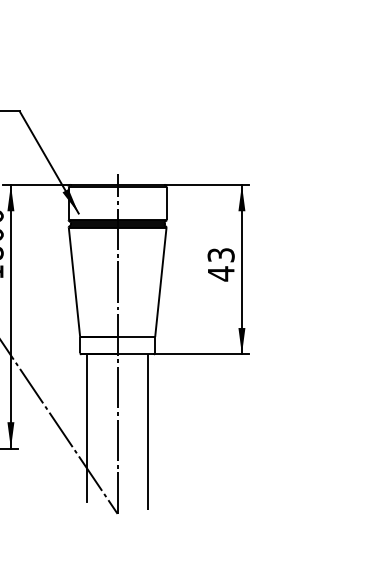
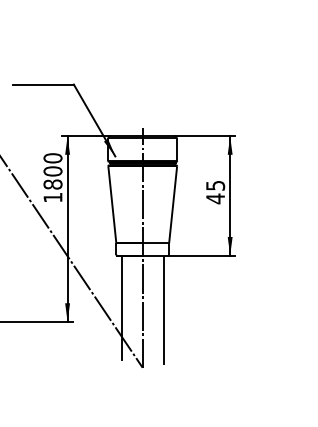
text: (221, 254) -> (215, 185), 43 -> 45

